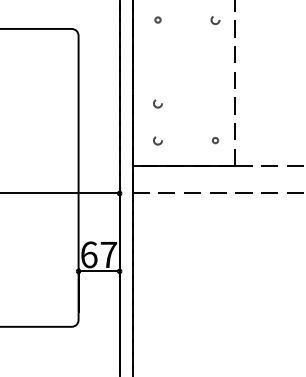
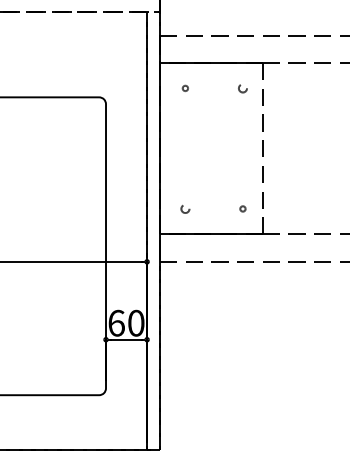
circle: (158, 103) -> (185, 171), removed
text: (109, 254) -> (136, 322), 67 -> 60

